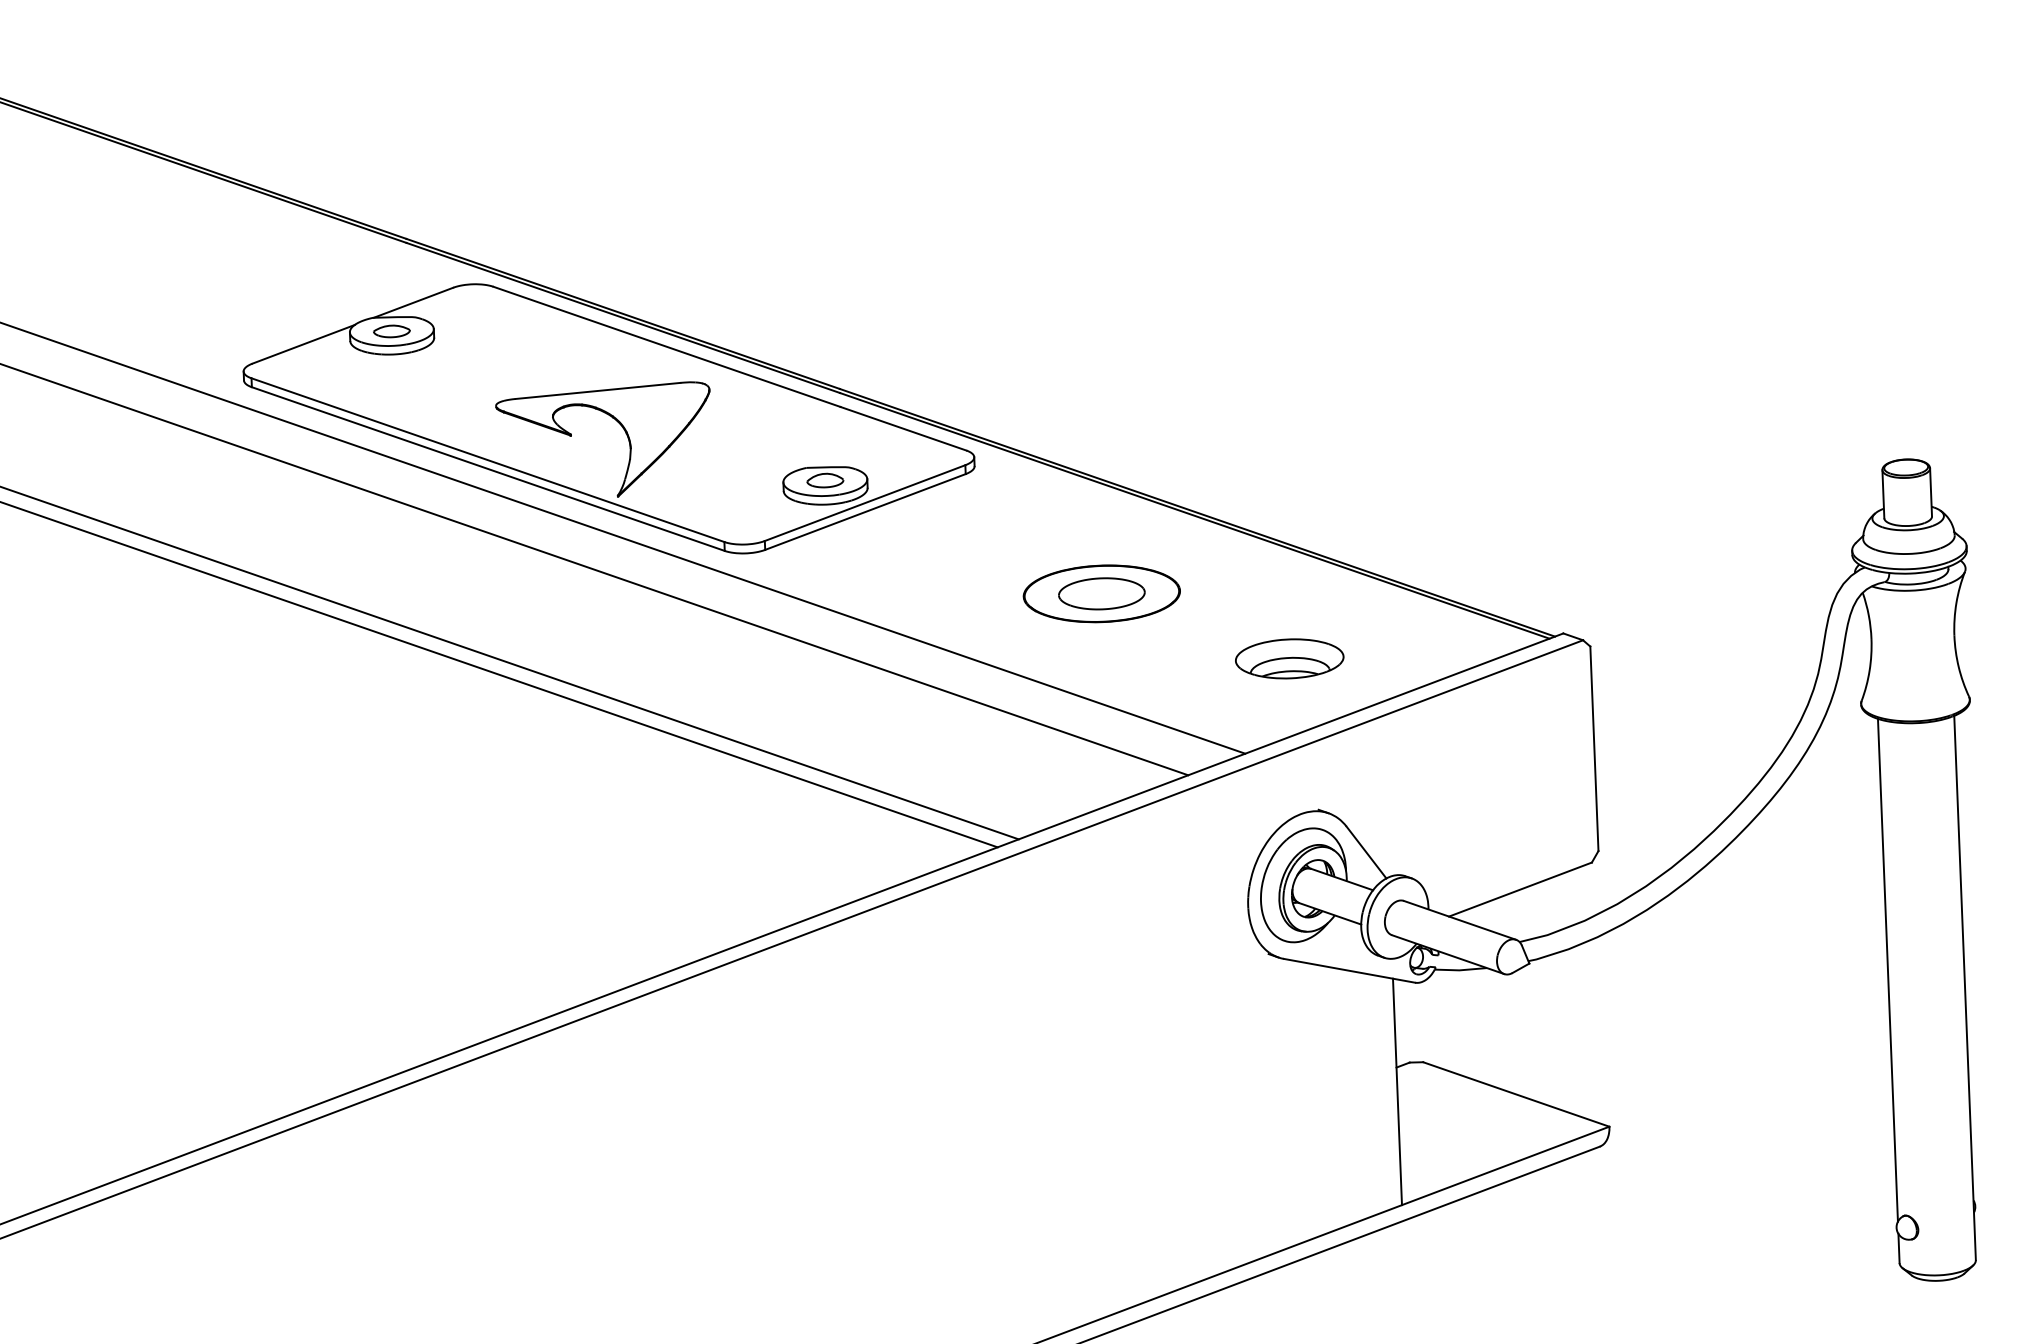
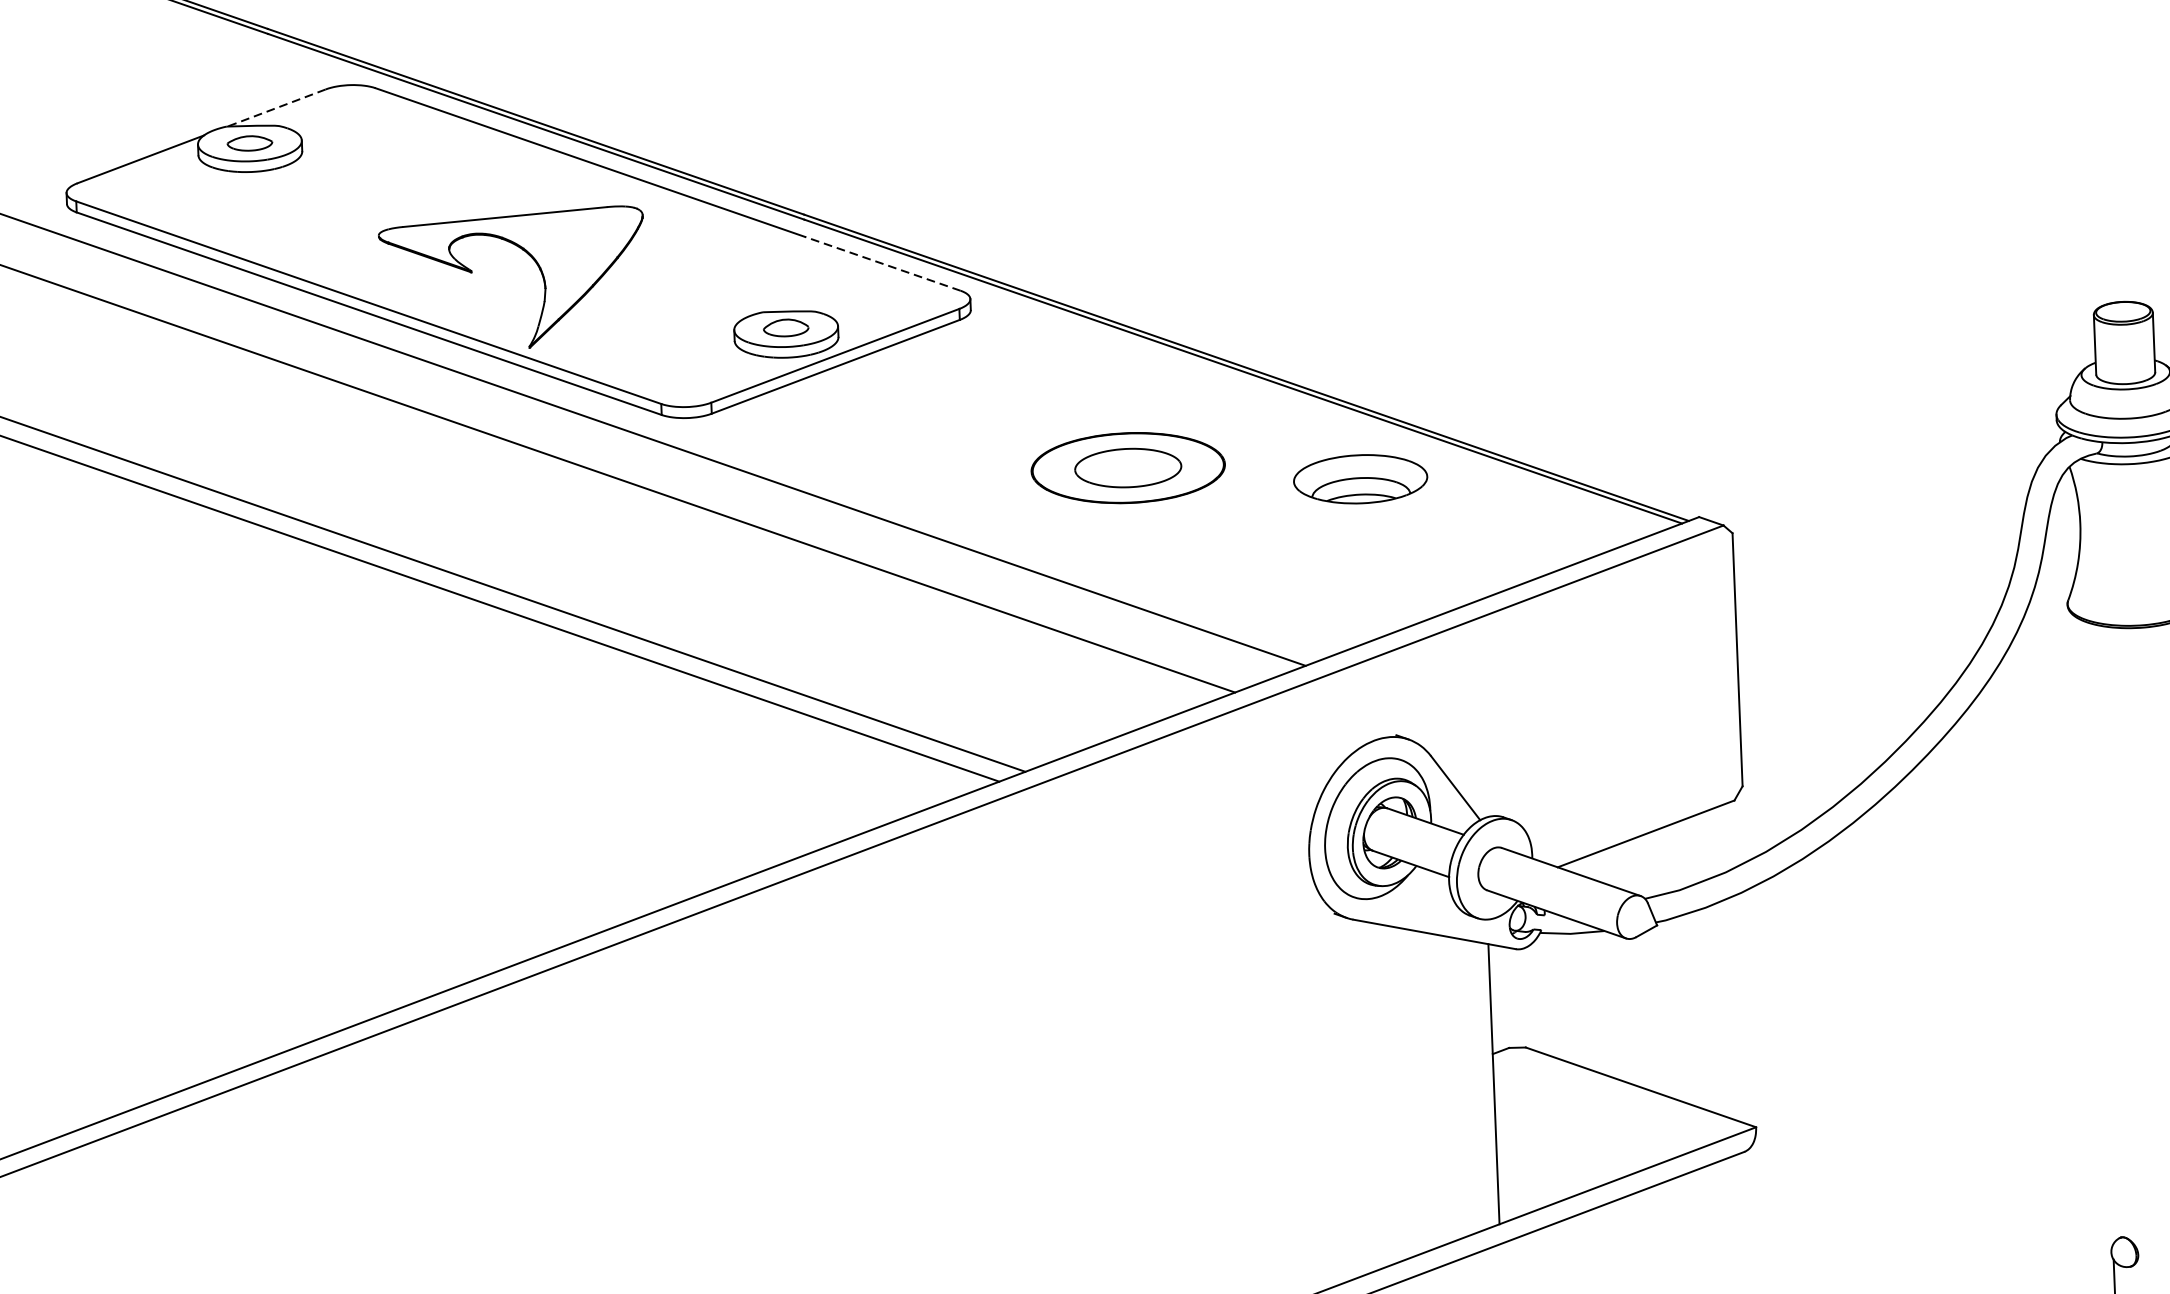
line: (412, 302) -> (275, 107), solid -> dashed
line: (903, 428) -> (882, 263), solid -> dashed
part: (1289, 658) -> (1360, 478), moved
line: (1887, 969) -> (2100, 932), removed

